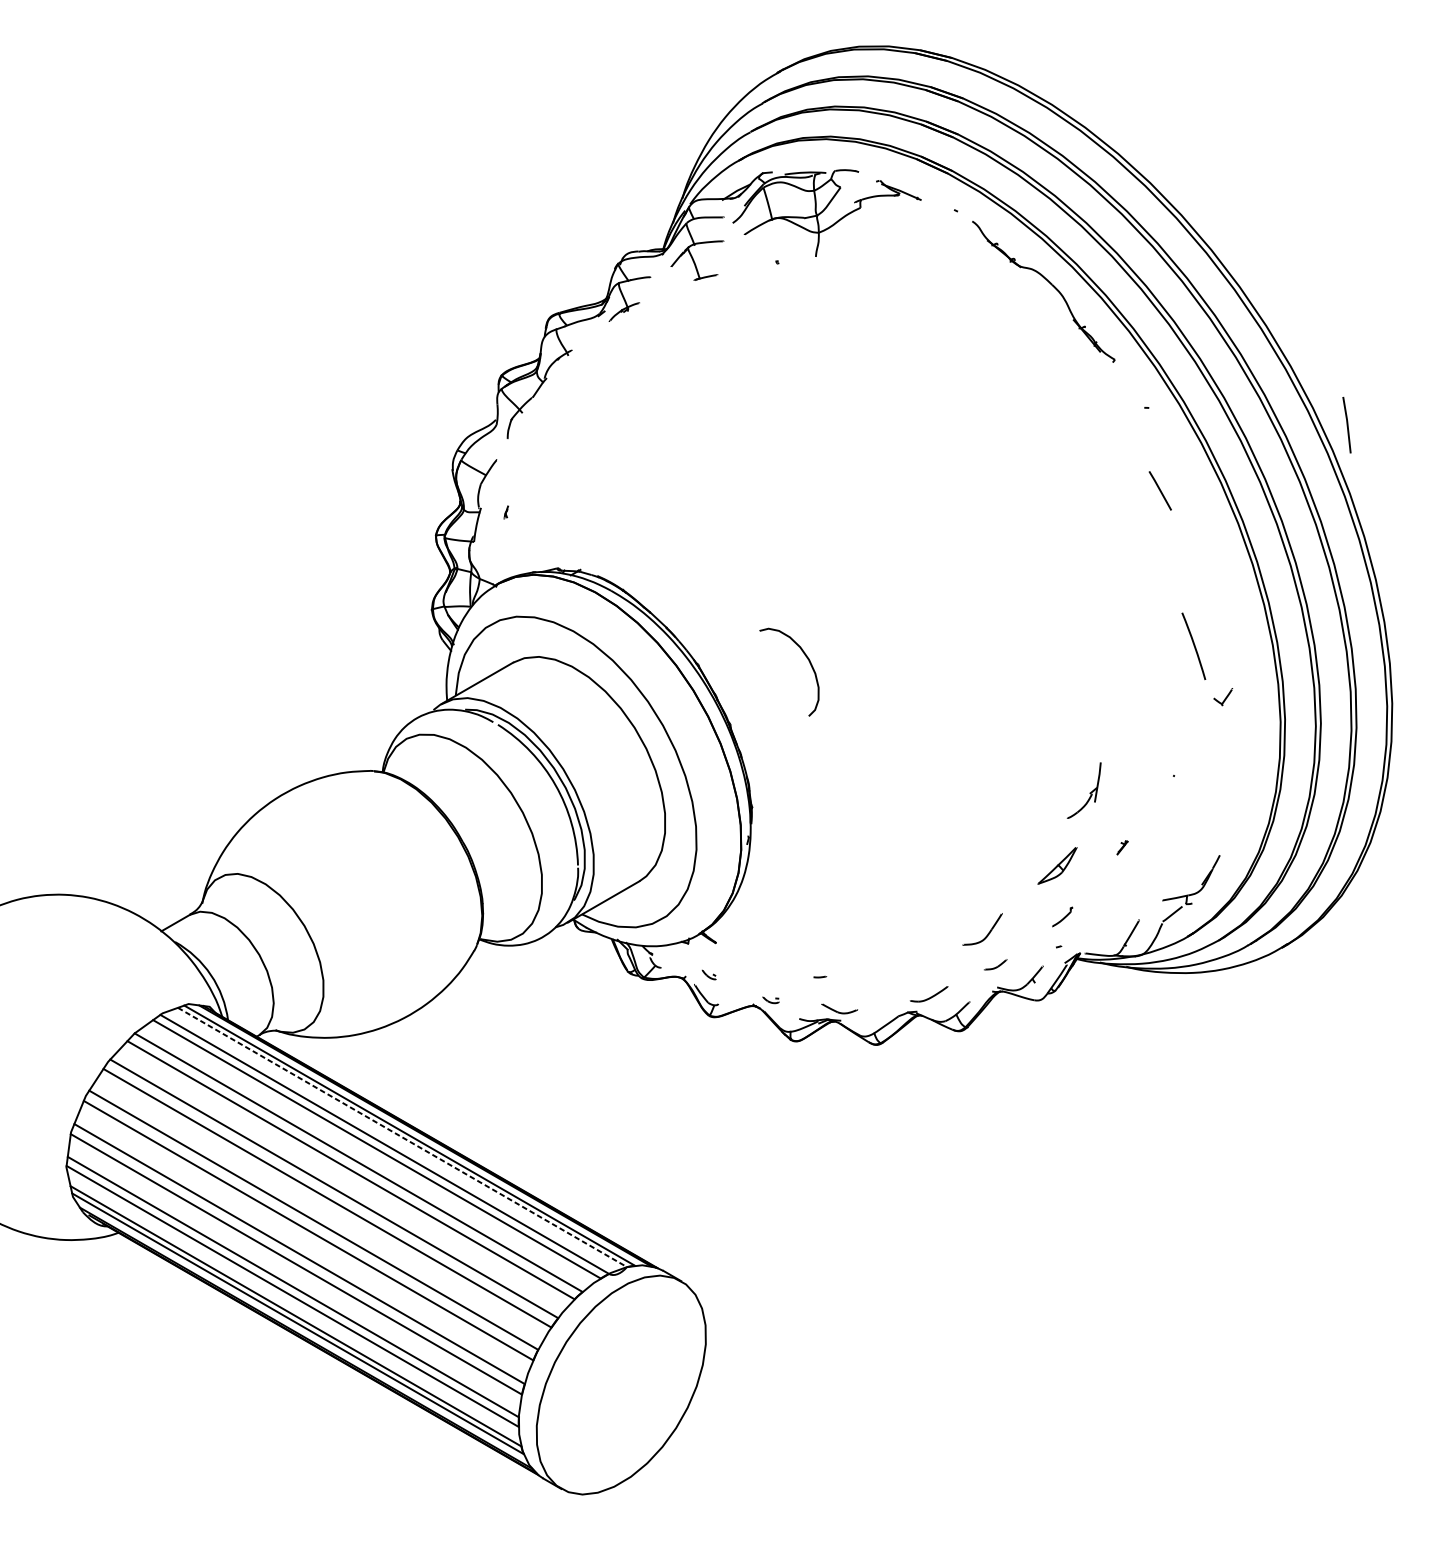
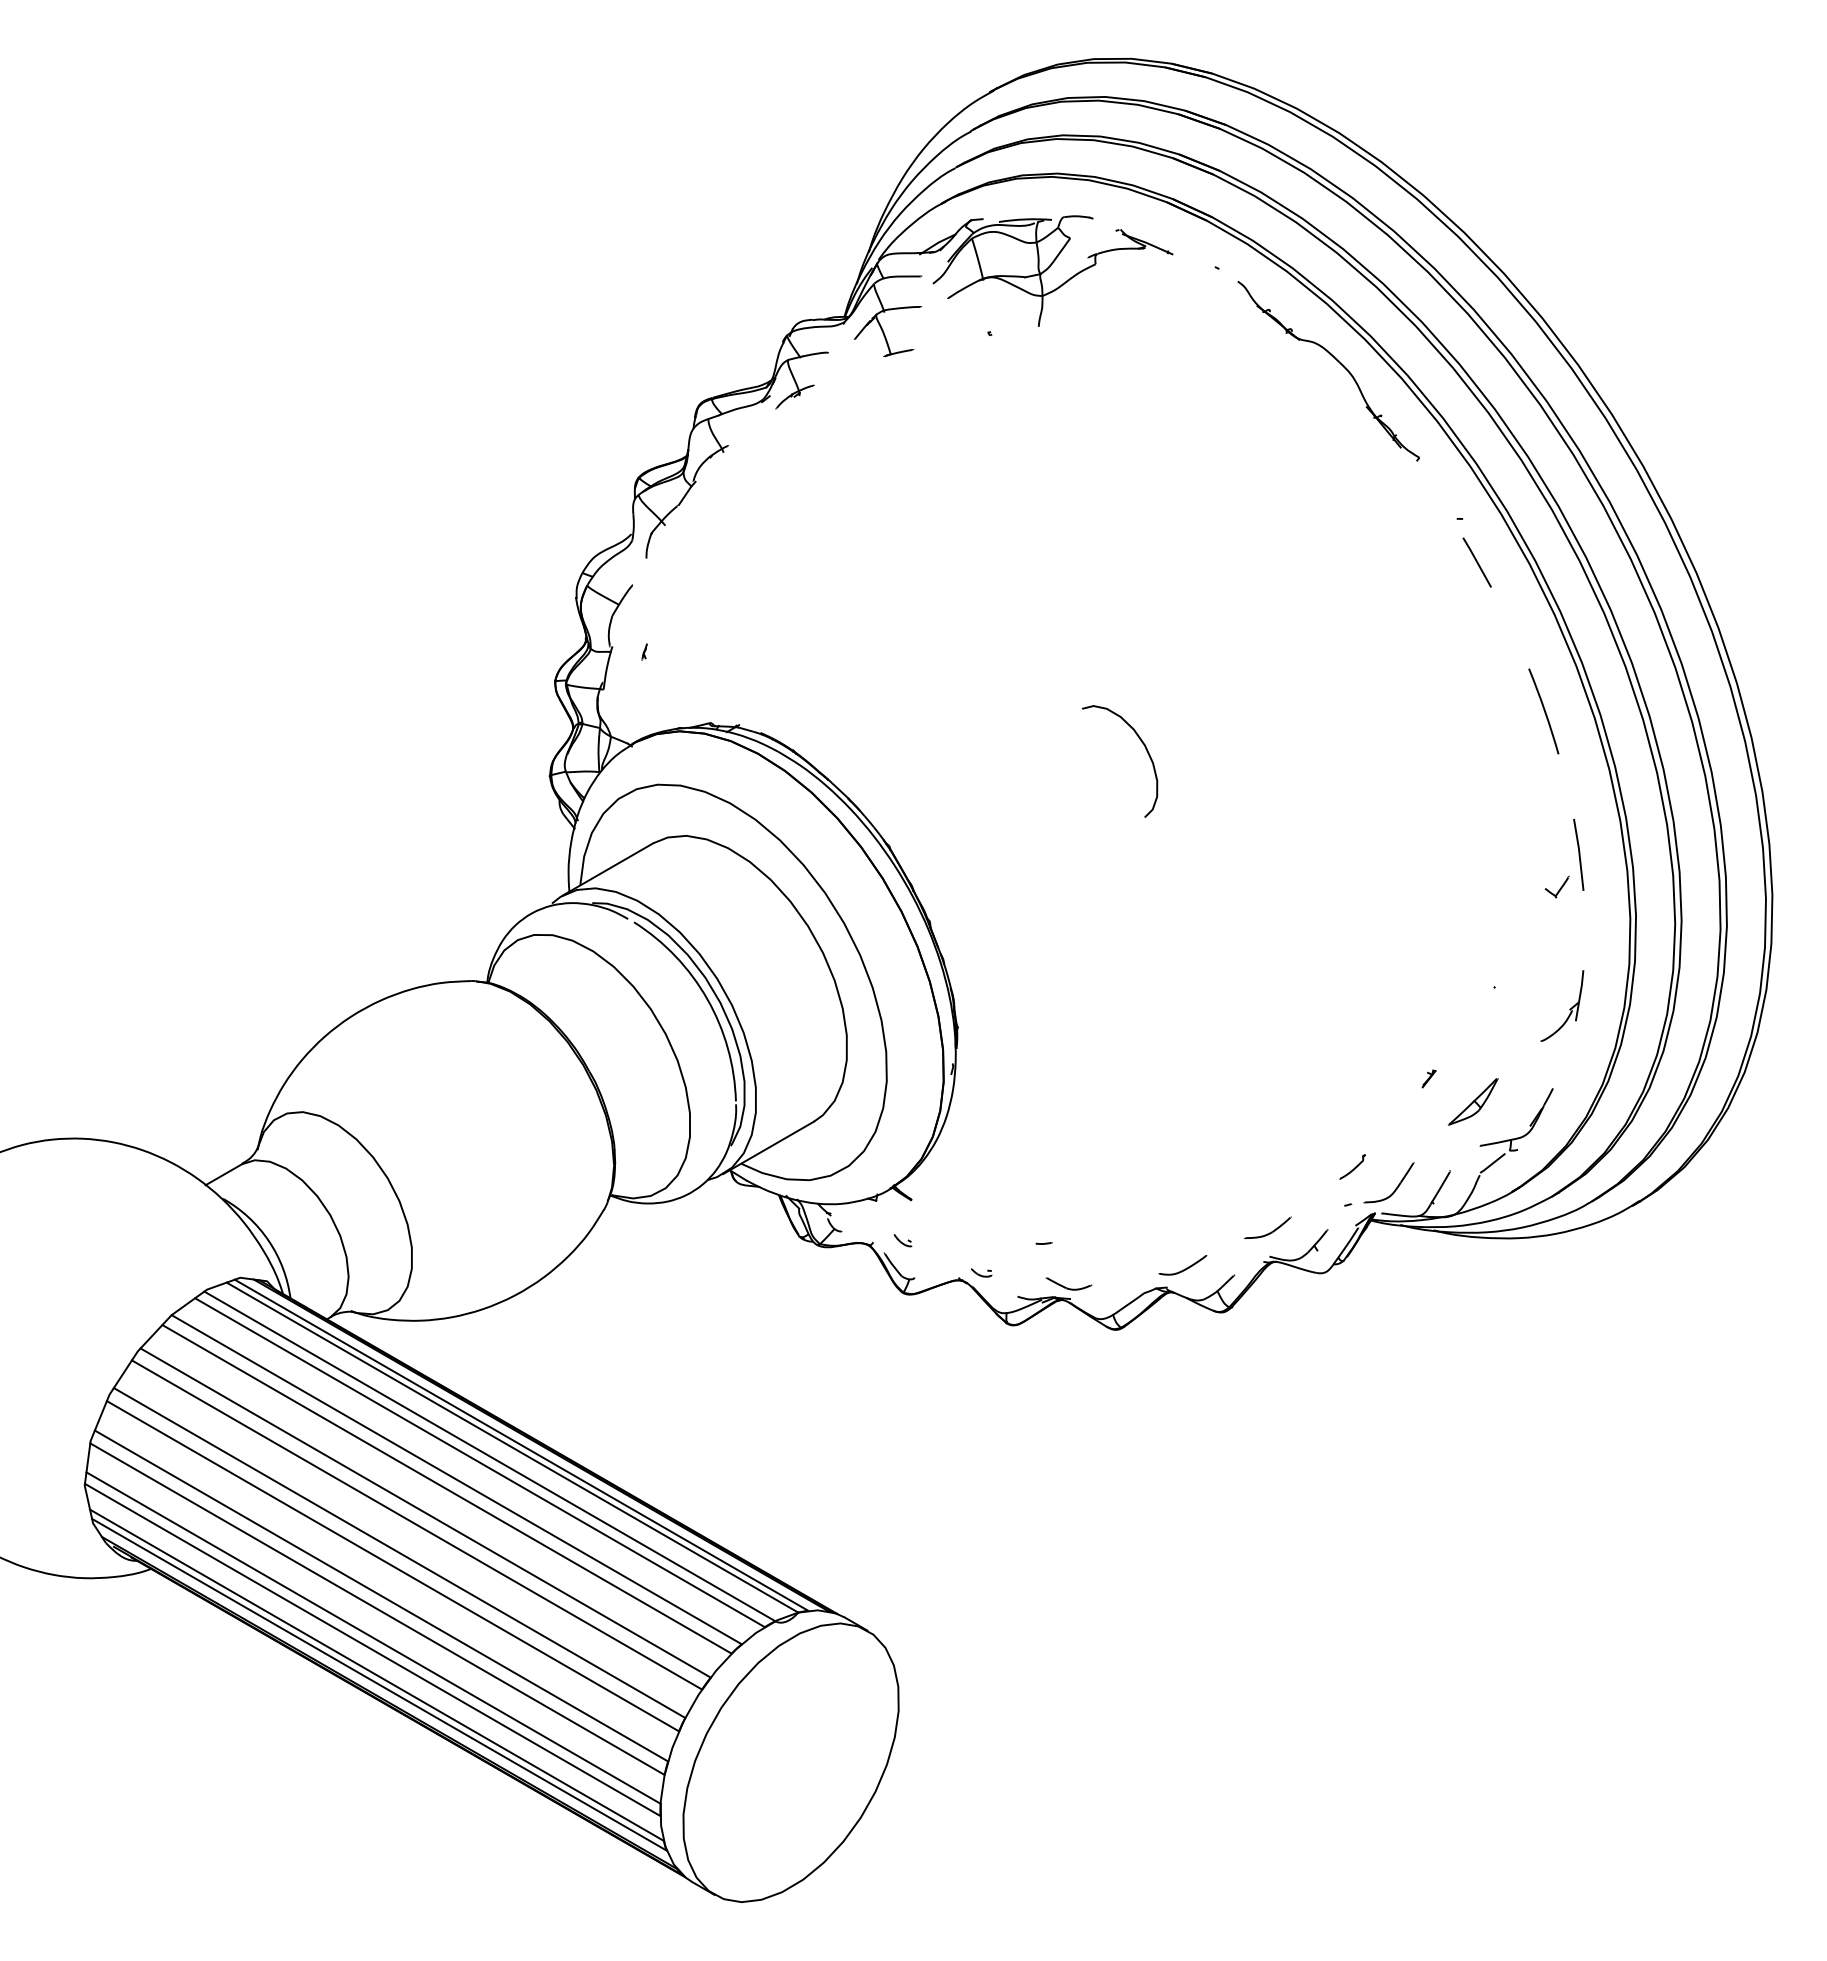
line: (1346, 424) -> (1578, 854), moved
line: (1159, 490) -> (1476, 562), moved
arc: (1193, 645) -> (1543, 710), moved
curve: (809, 662) -> (1145, 749), moved
part: (1089, 793) -> (1569, 1009), moved
part: (1057, 865) -> (1473, 1101), moved
part: (987, 933) -> (1395, 1188), moved
part: (995, 964) -> (1267, 1227), size x1.67
line: (402, 1137) -> (512, 1447), dashed -> solid

